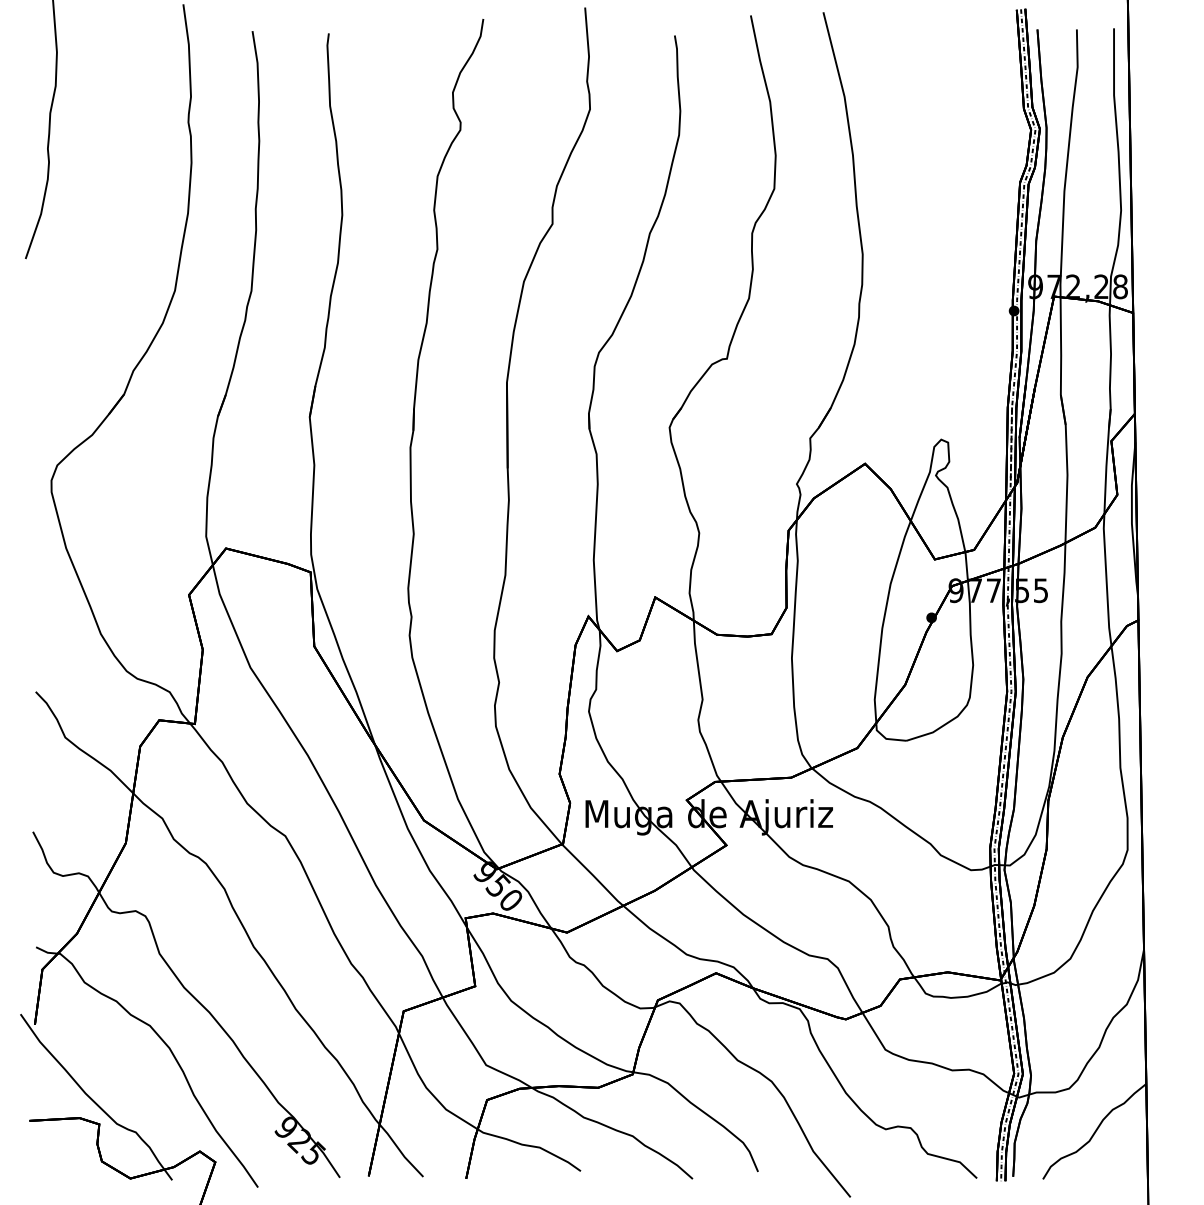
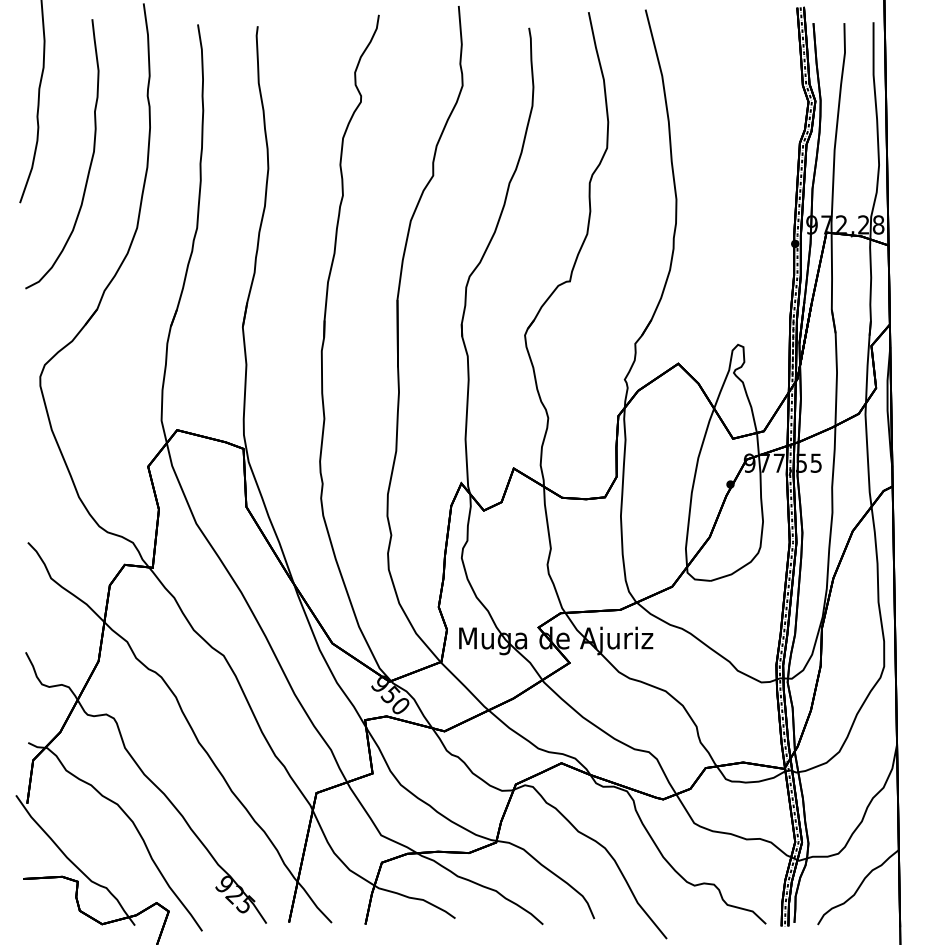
curve: (115, 206) -> (90, 161), added

